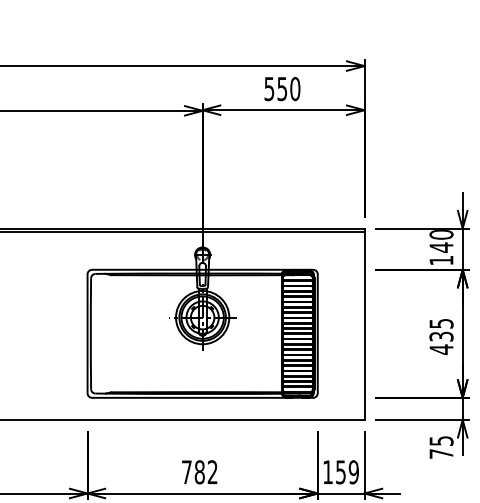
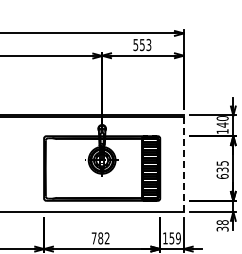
text: (294, 87) -> (148, 44), 550 -> 553
line: (363, 323) -> (183, 163), solid -> dashed
text: (441, 349) -> (222, 176), 435 -> 635
text: (441, 446) -> (222, 225), 75 -> 38

